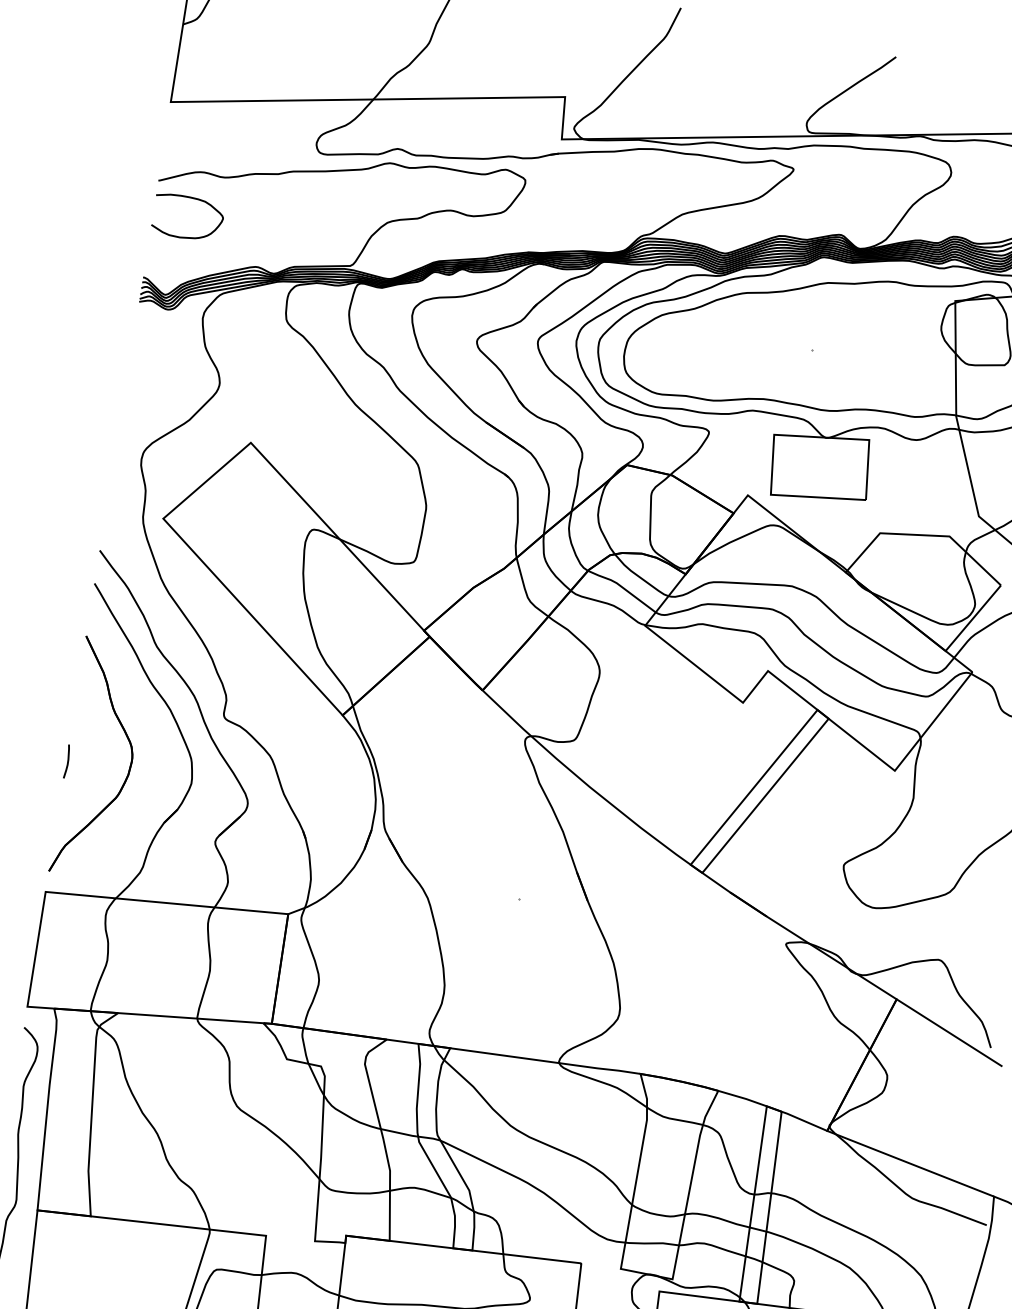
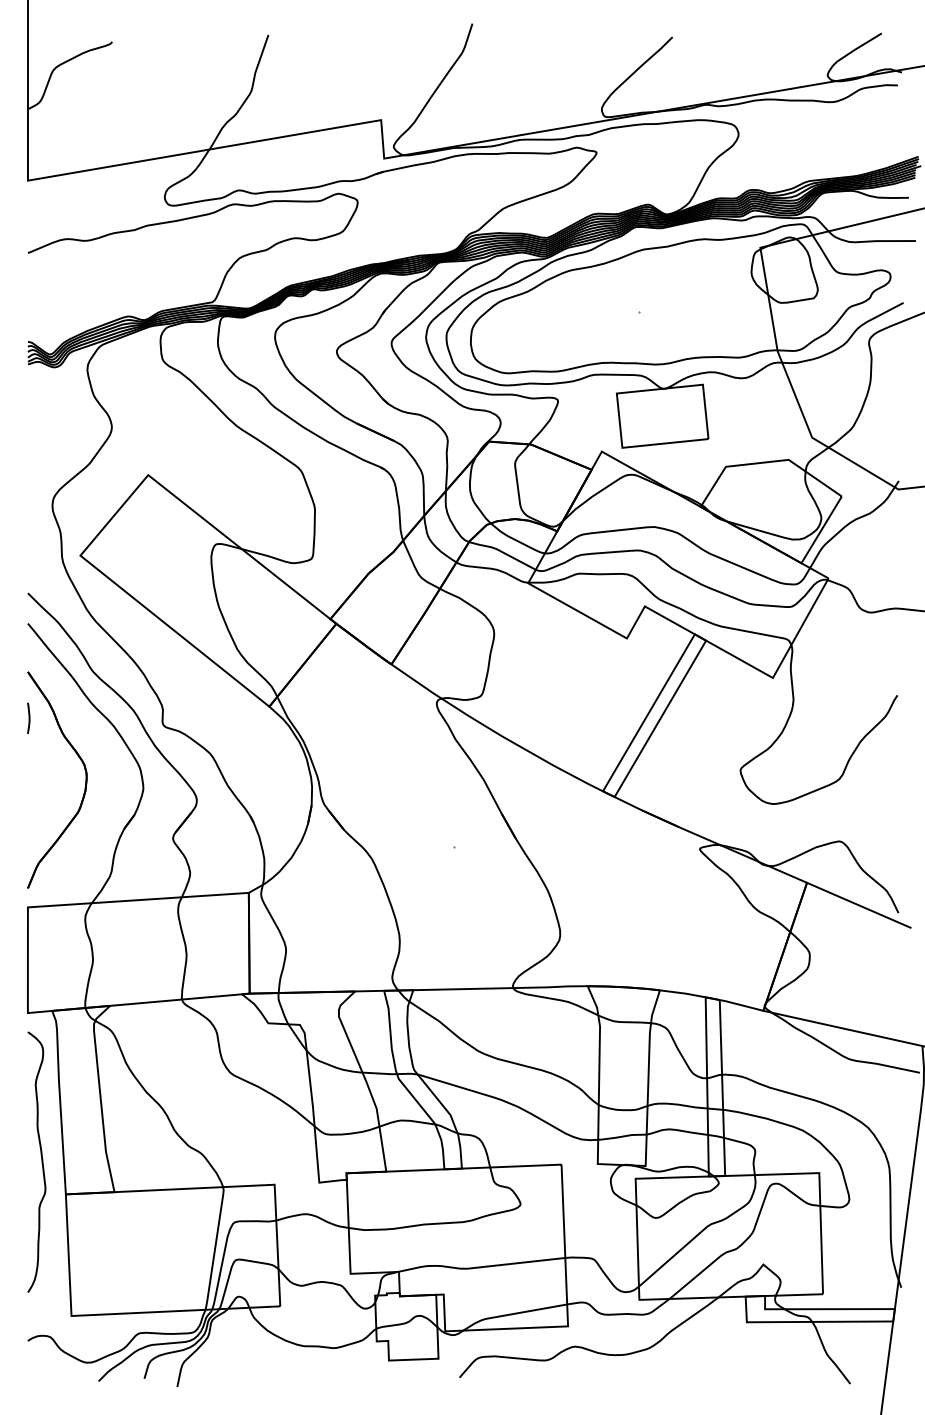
curve: (190, 198) -> (59, 264), removed
line: (67, 760) -> (28, 717), moved

